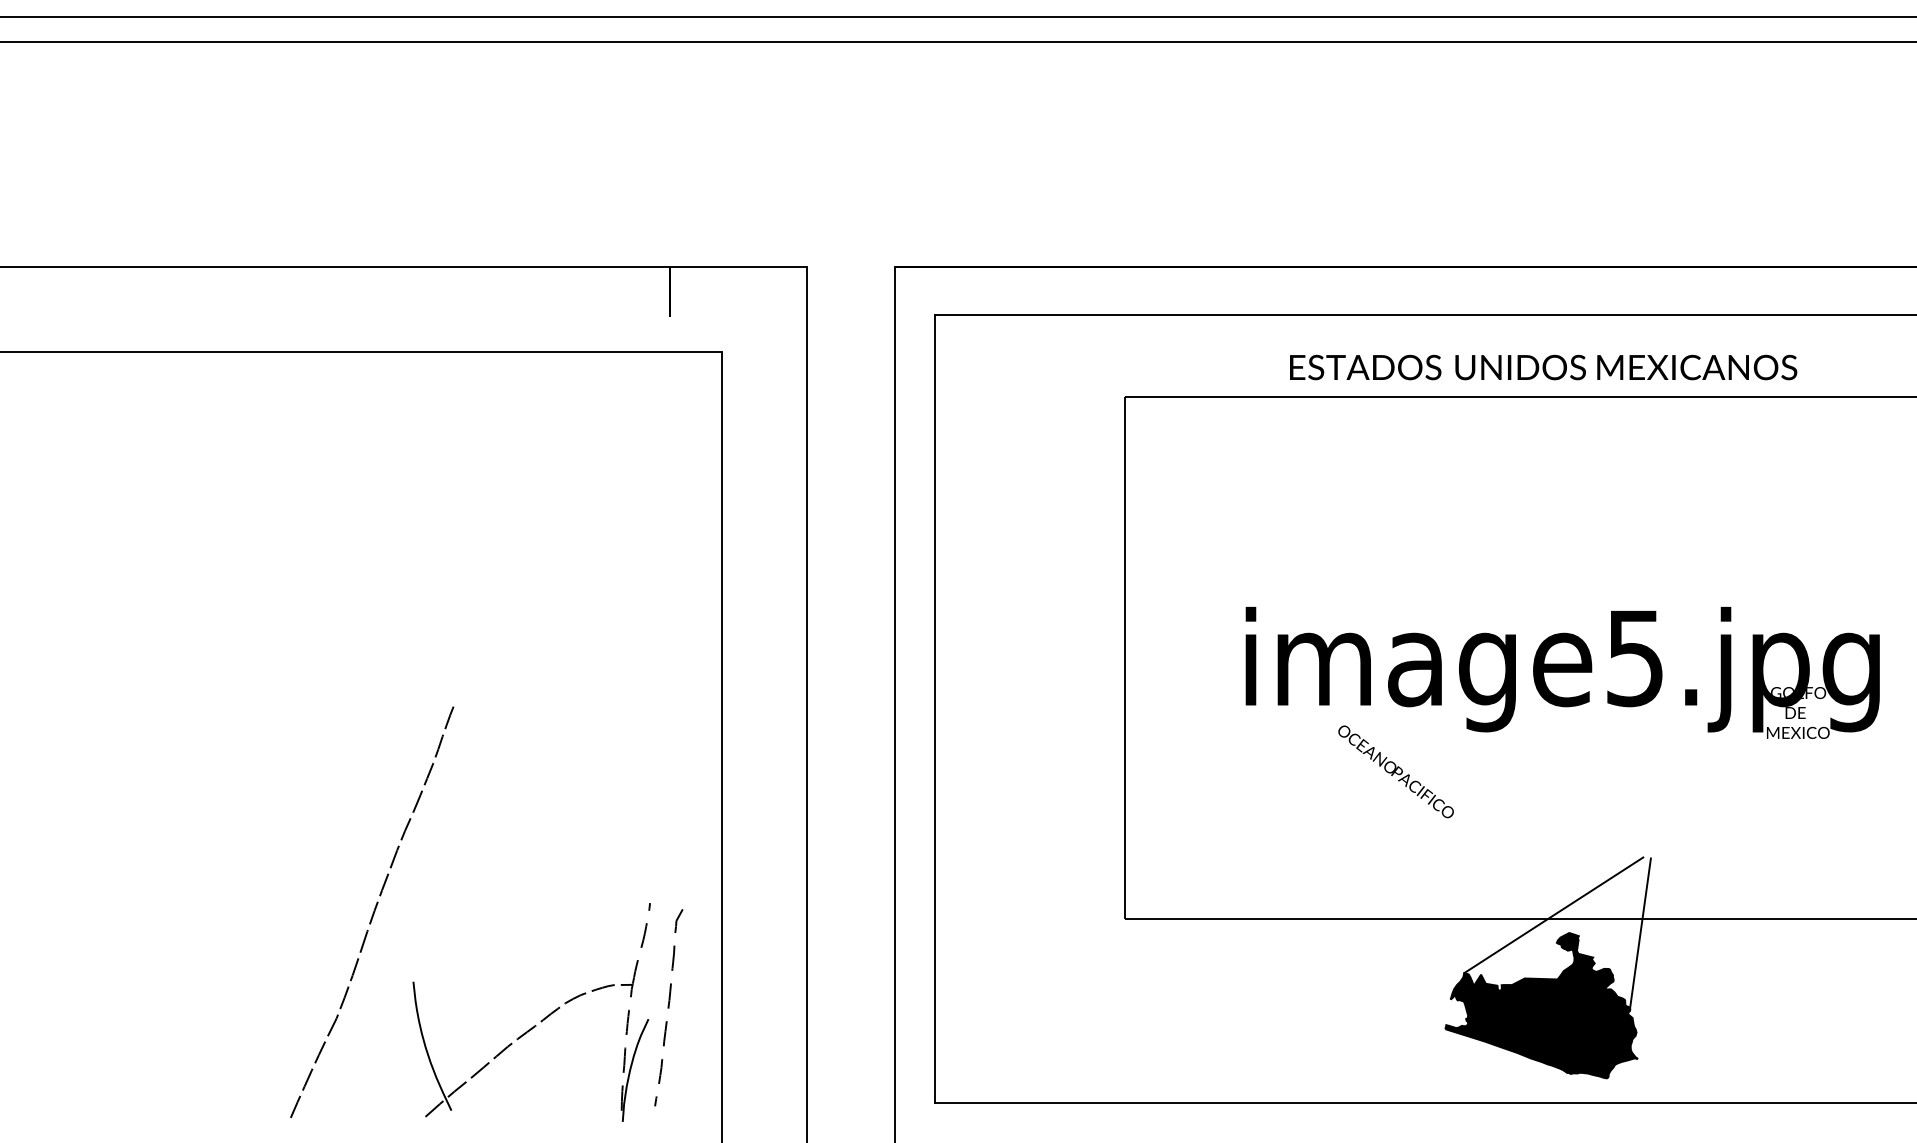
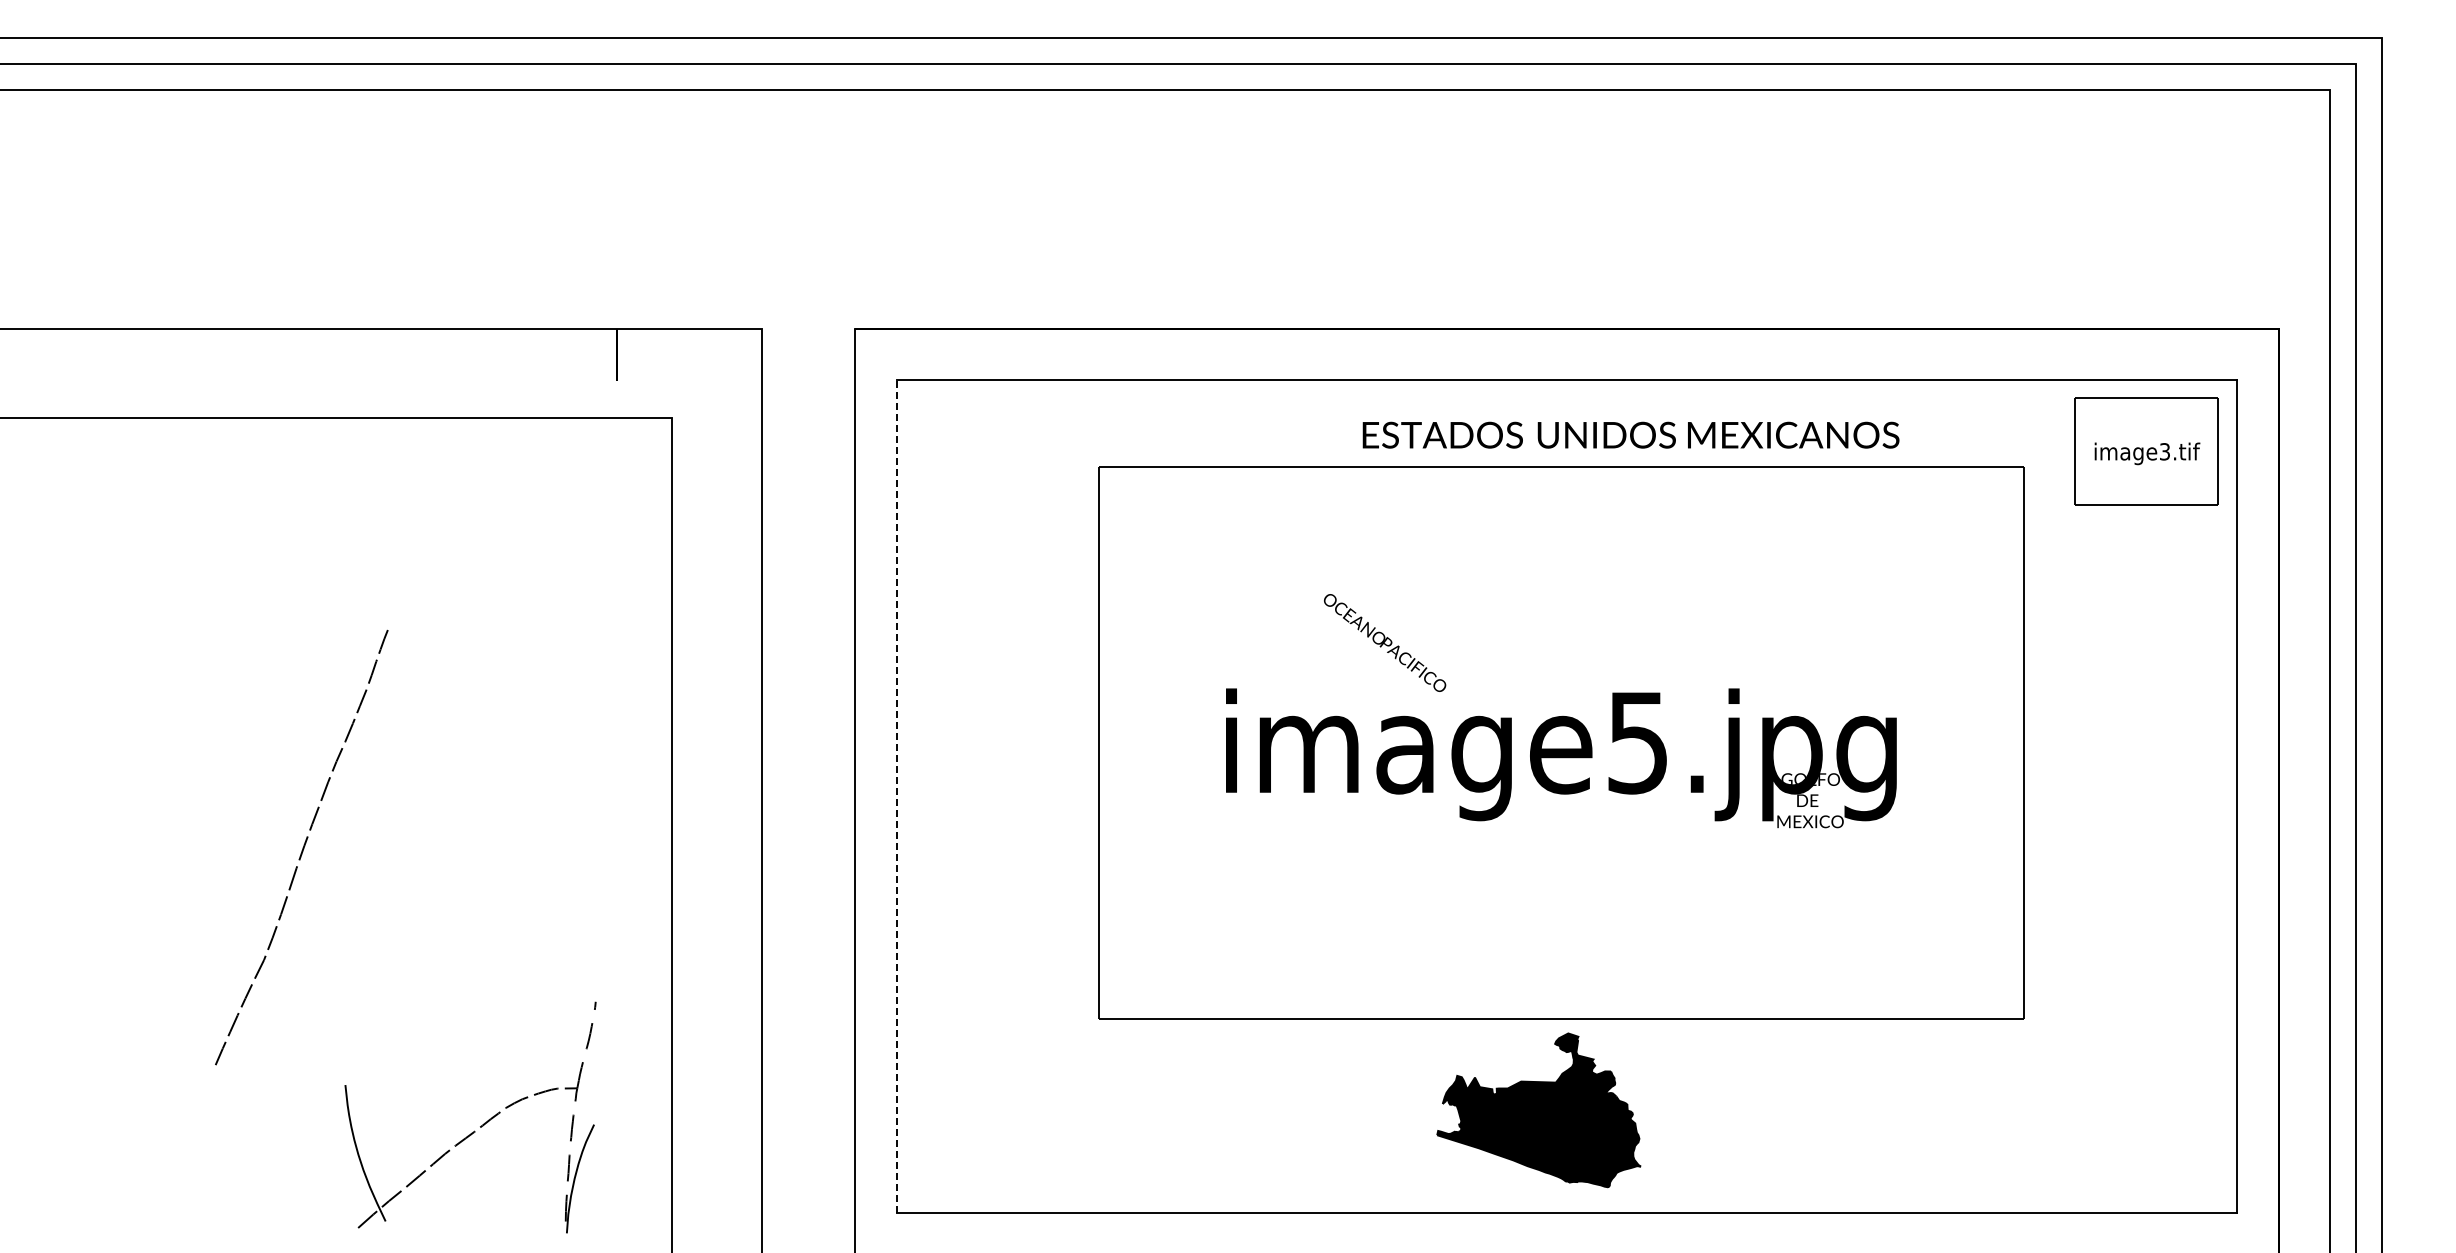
text: (1543, 366) -> (1630, 434), moved
line: (935, 709) -> (897, 796), solid -> dashed
text: (1396, 771) -> (1385, 642), moved
curve: (372, 912) -> (302, 847), moved
line: (1553, 915) -> (1551, 1014), removed
line: (1640, 934) -> (1643, 1035), removed
curve: (668, 1007) -> (615, 1112), removed

